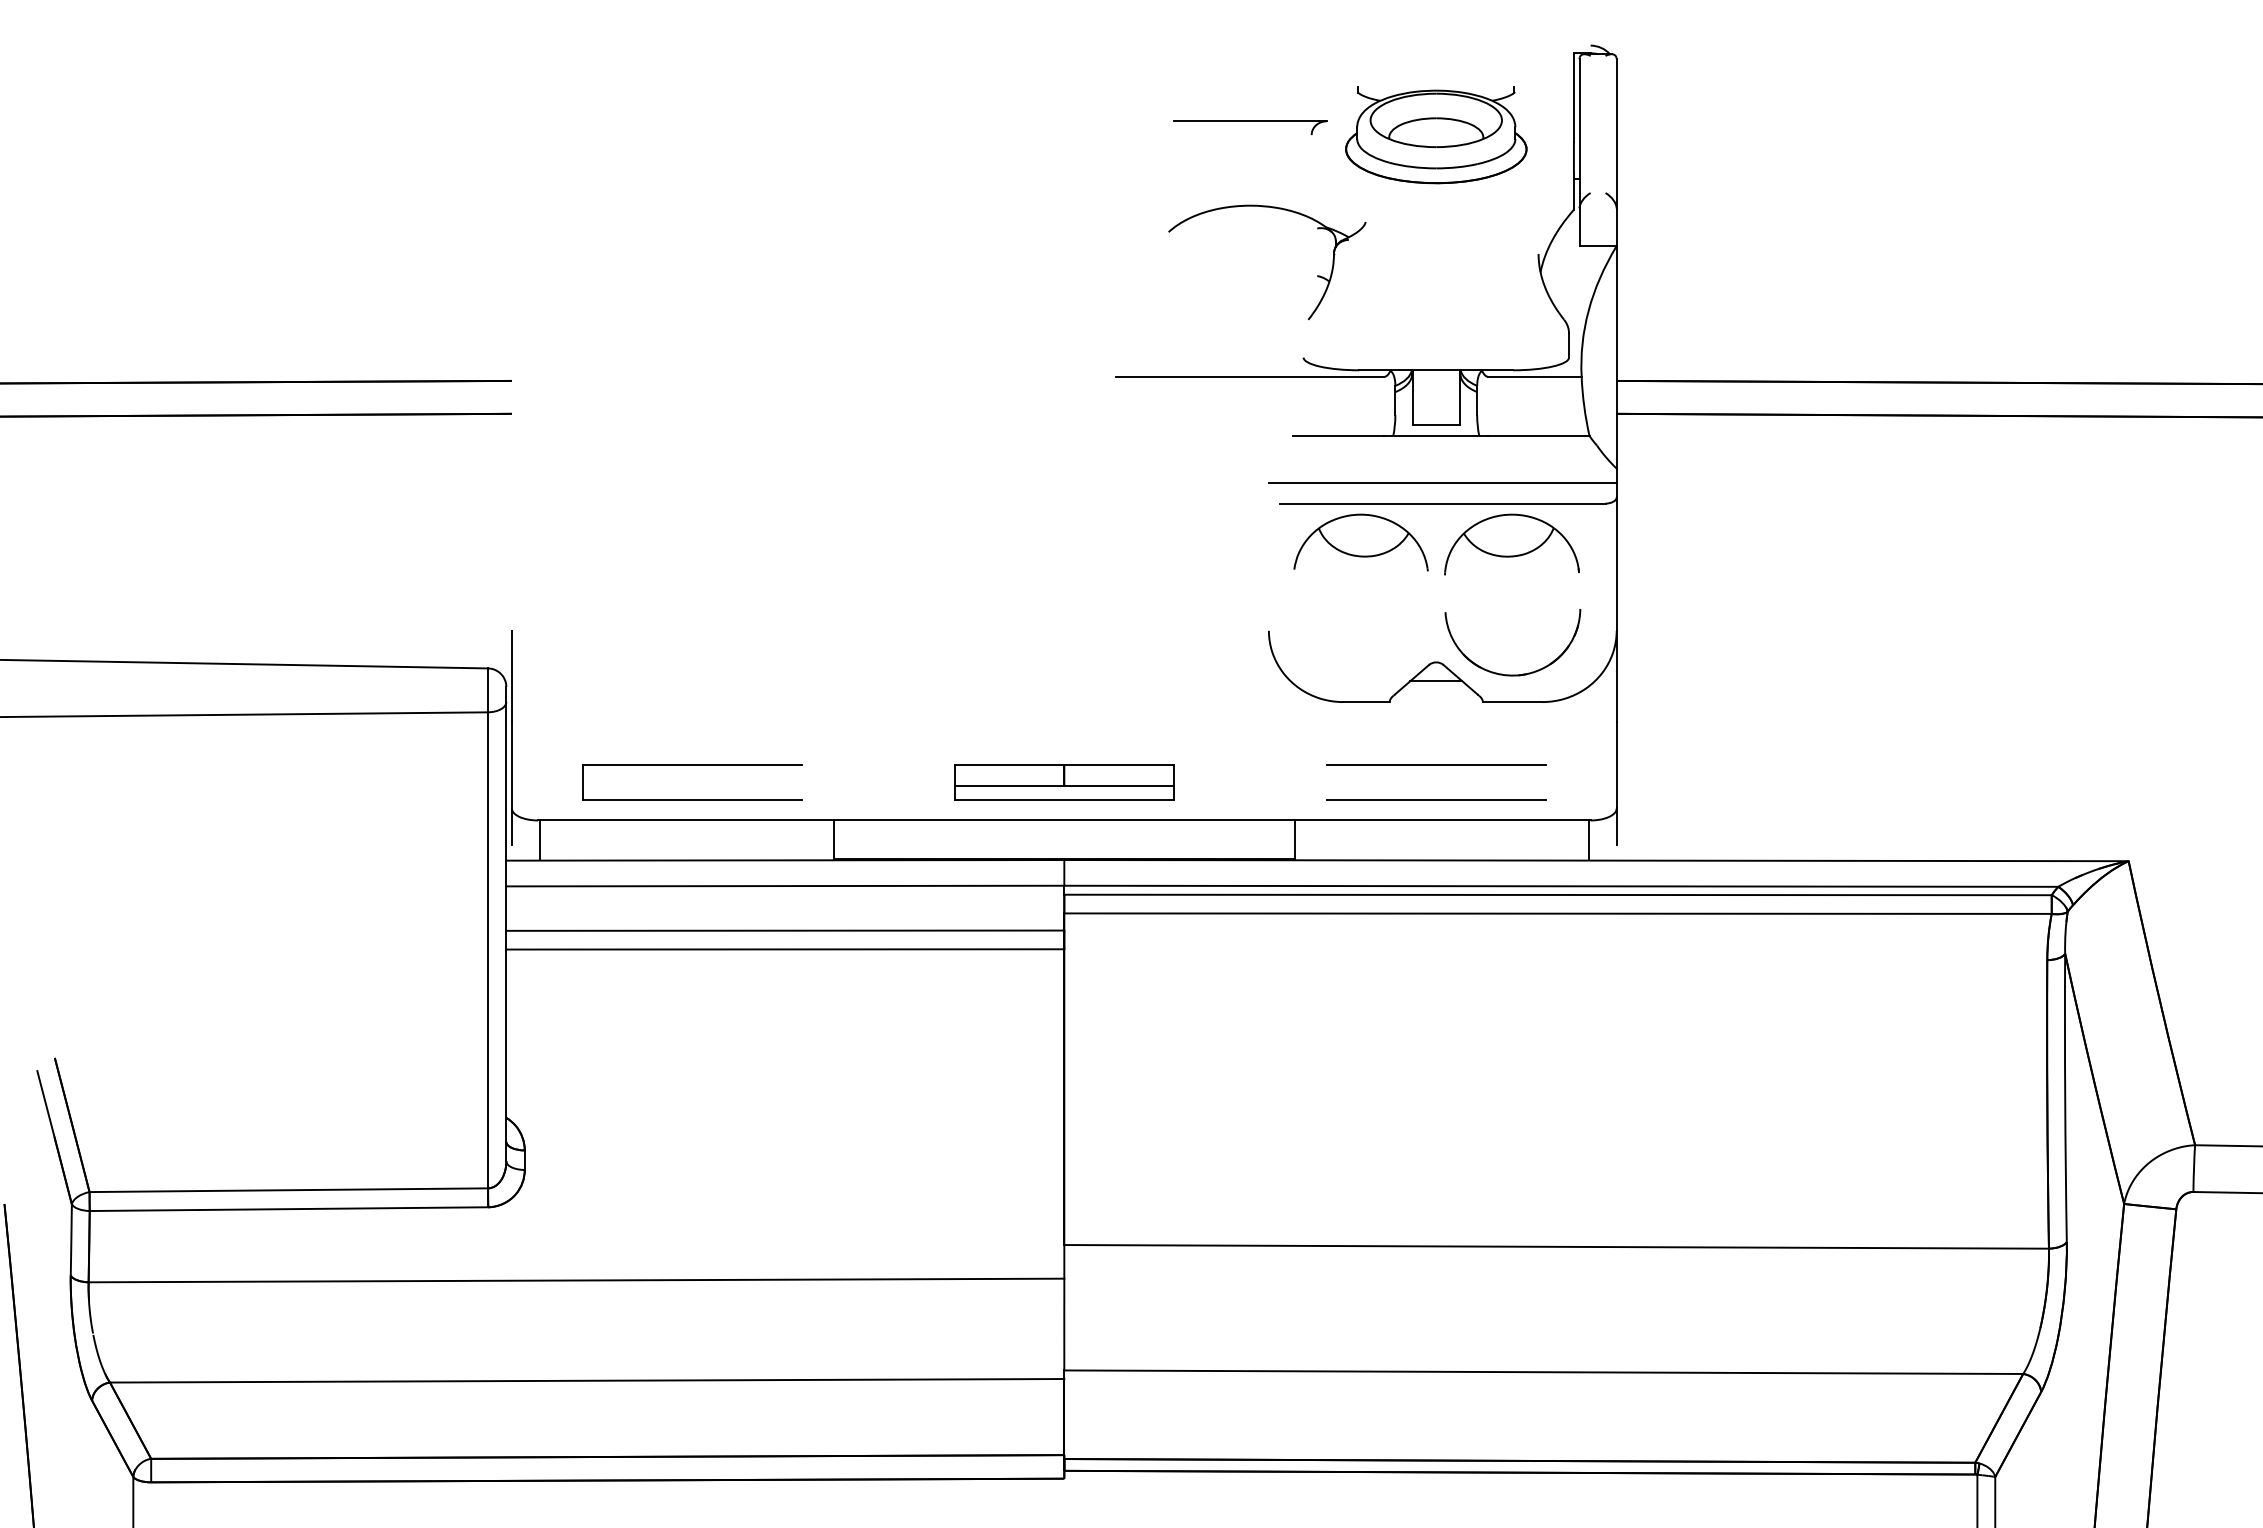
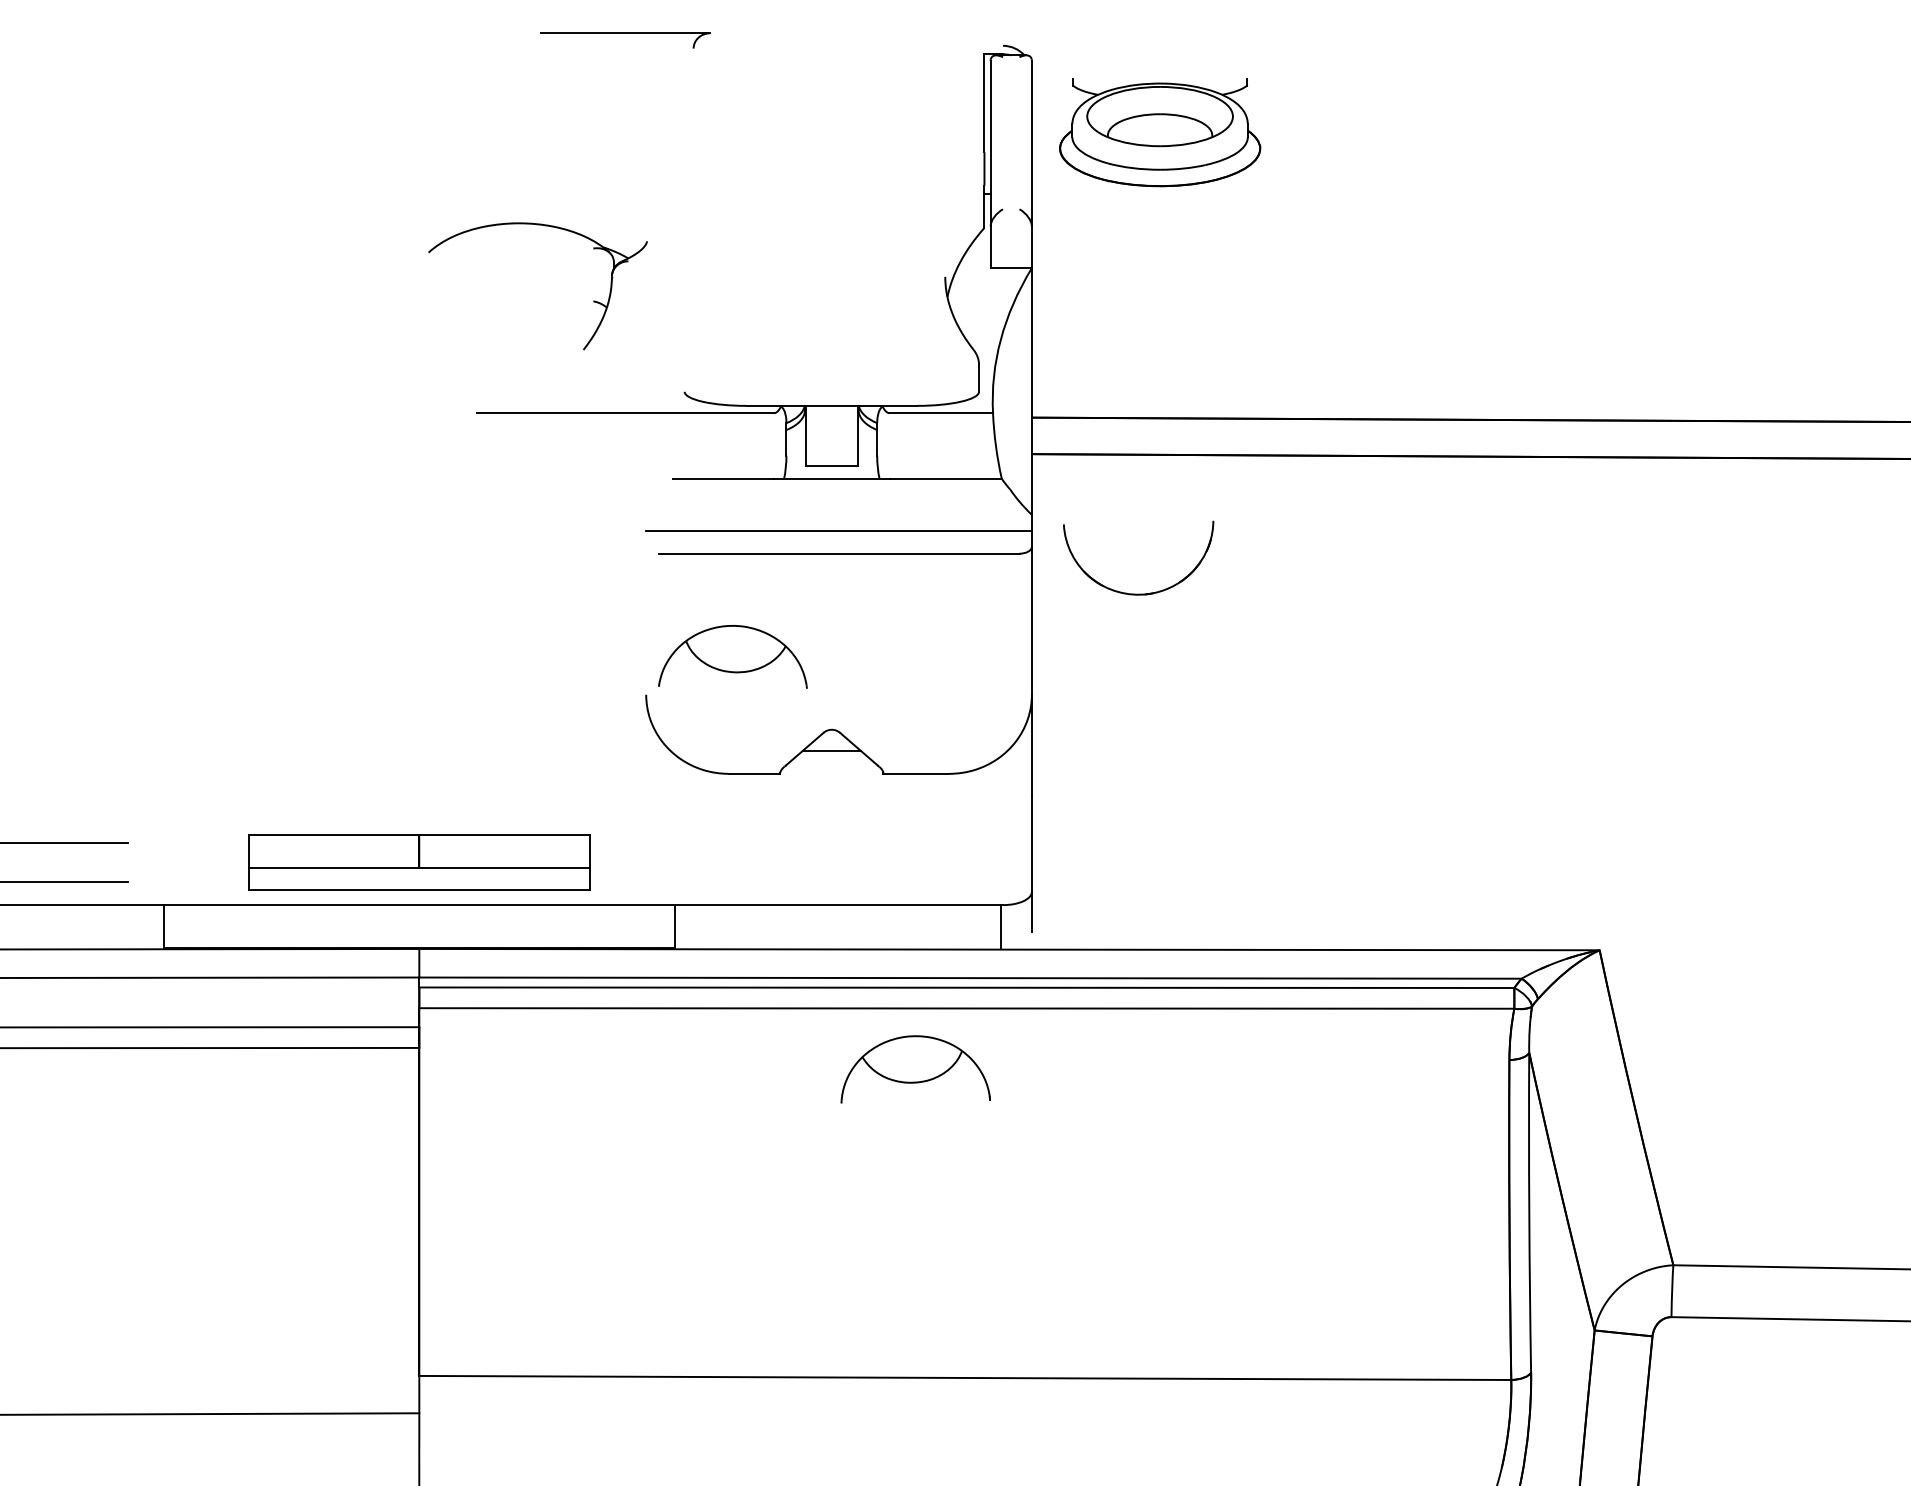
part: (1250, 127) -> (625, 40), moved
part: (1436, 135) -> (1160, 133), moved
part: (1317, 275) -> (593, 300), moved
part: (1360, 542) -> (732, 656), moved
part: (1511, 544) -> (915, 1069), moved
part: (1512, 674) -> (1138, 593), moved
line: (1436, 764) -> (832, 843), removed
part: (1064, 782) -> (419, 863), size x1.4
line: (1436, 799) -> (832, 881), removed

